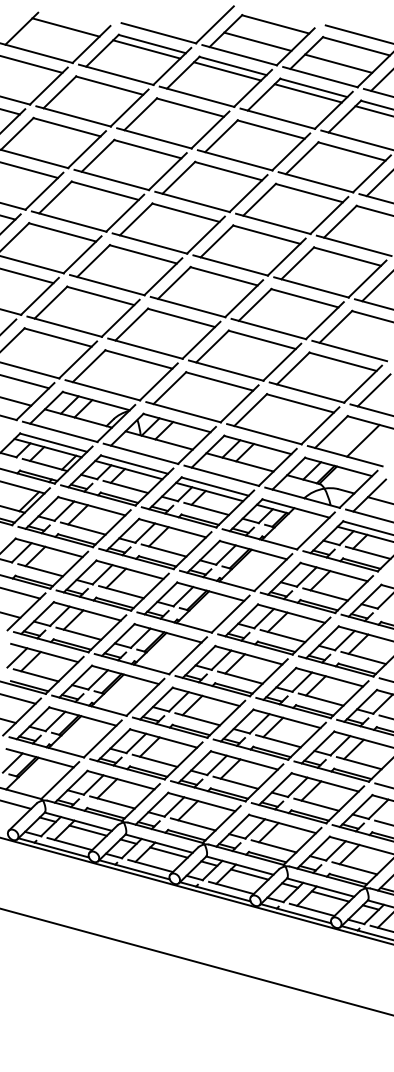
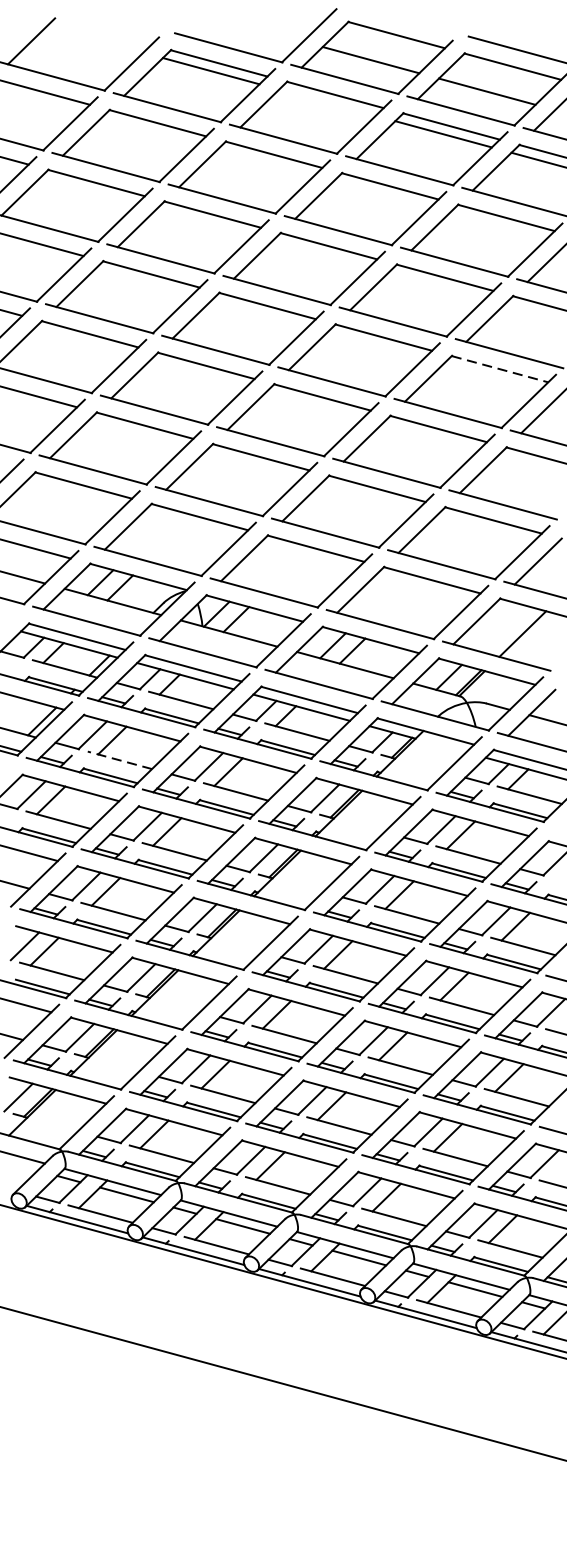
line: (65, 27) -> (94, 39), removed
line: (227, 71) -> (327, 102), removed
line: (347, 256) -> (499, 368), solid -> dashed
line: (82, 528) -> (118, 760), solid -> dashed

